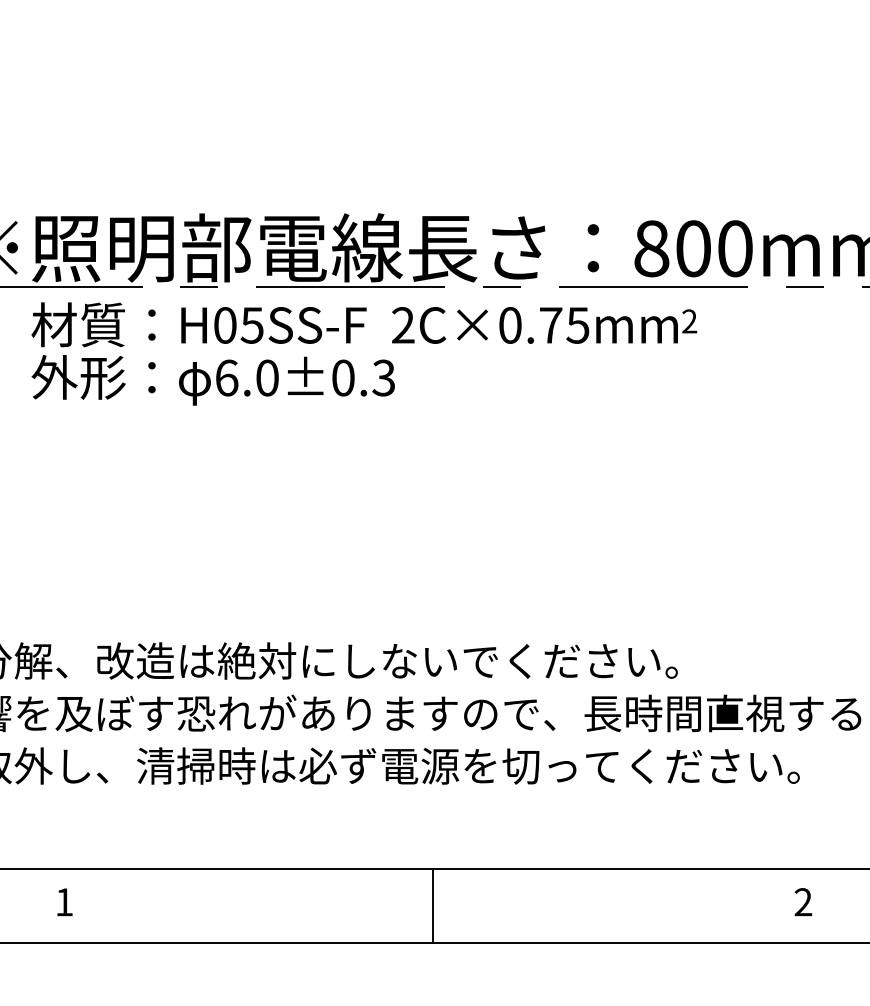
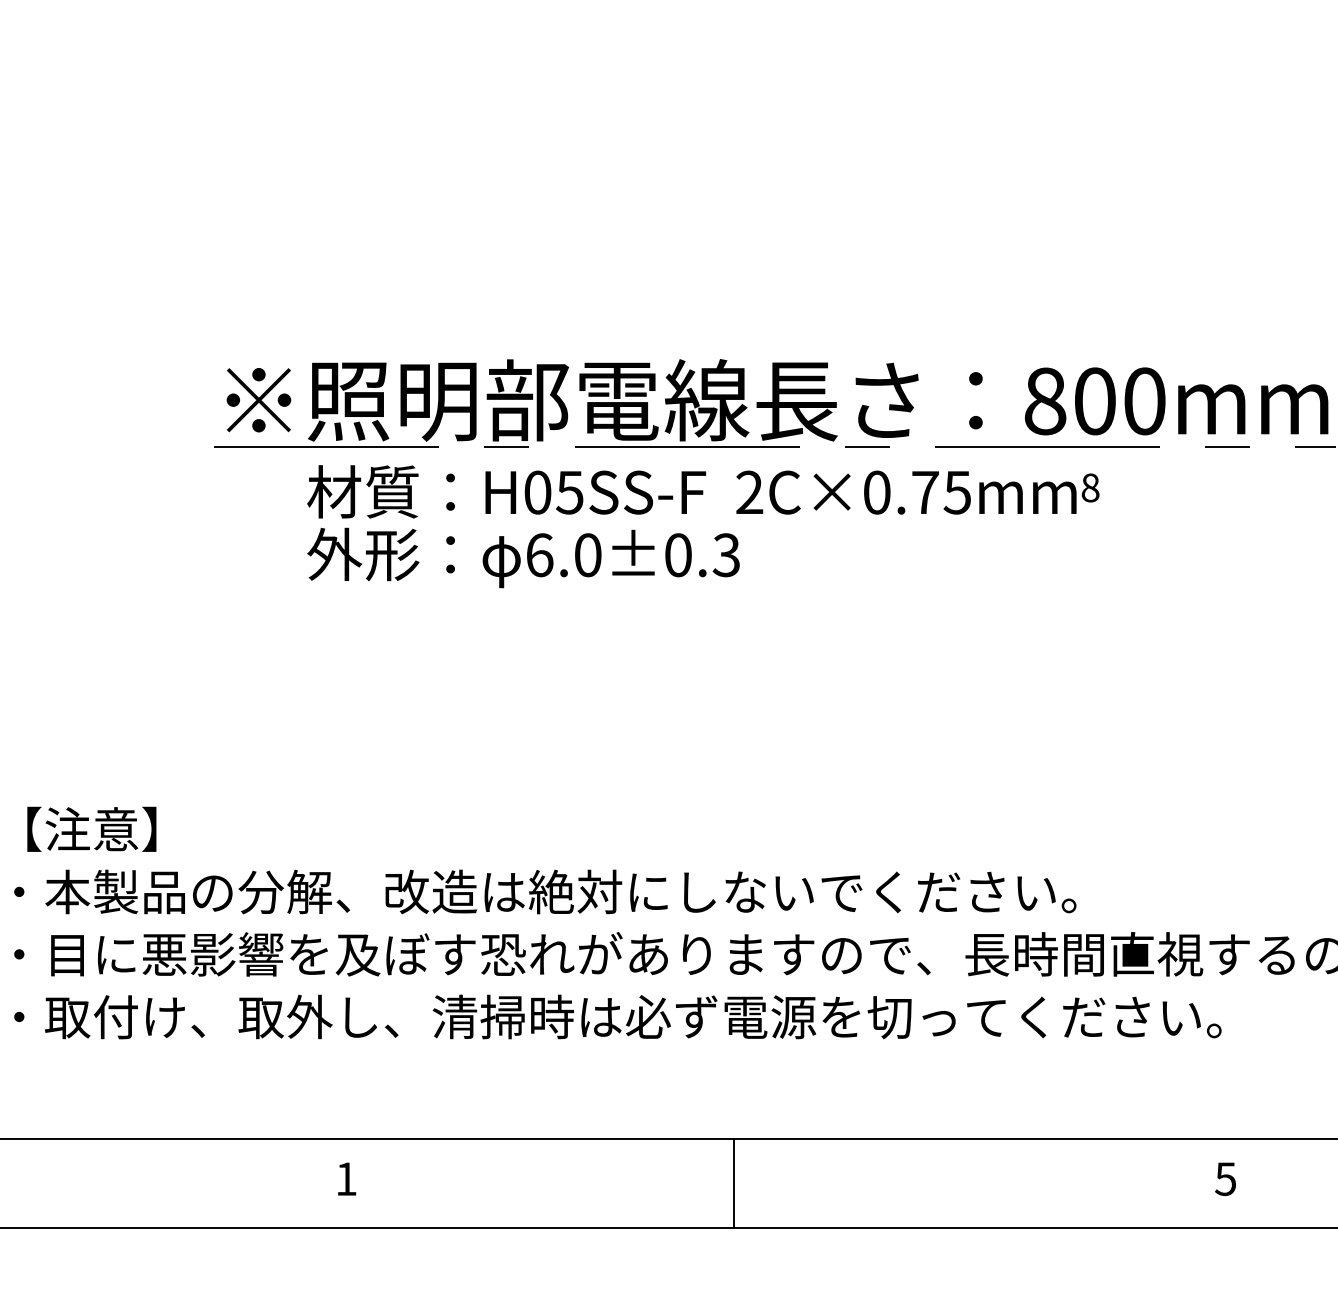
text: (689, 321) -> (1090, 487), 2 -> 8
text: (803, 902) -> (1225, 1179), 2 -> 5
line: (432, 905) -> (733, 1183), moved

